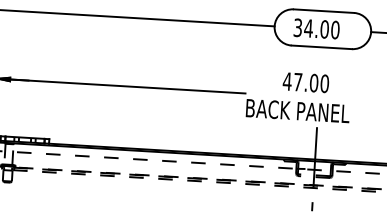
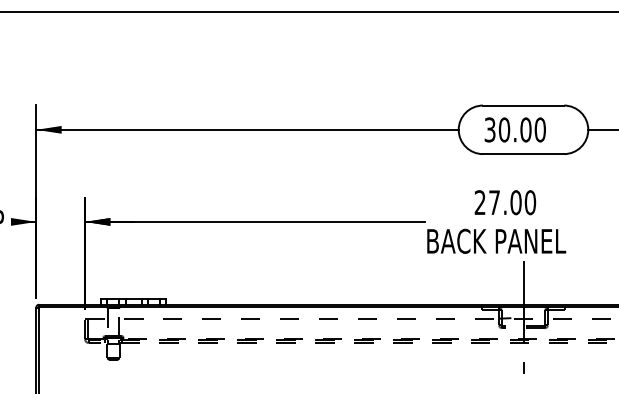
text: (308, 28) -> (504, 129), 34.00 -> 30.00
text: (287, 81) -> (480, 202), 47.00 -> 27.00

